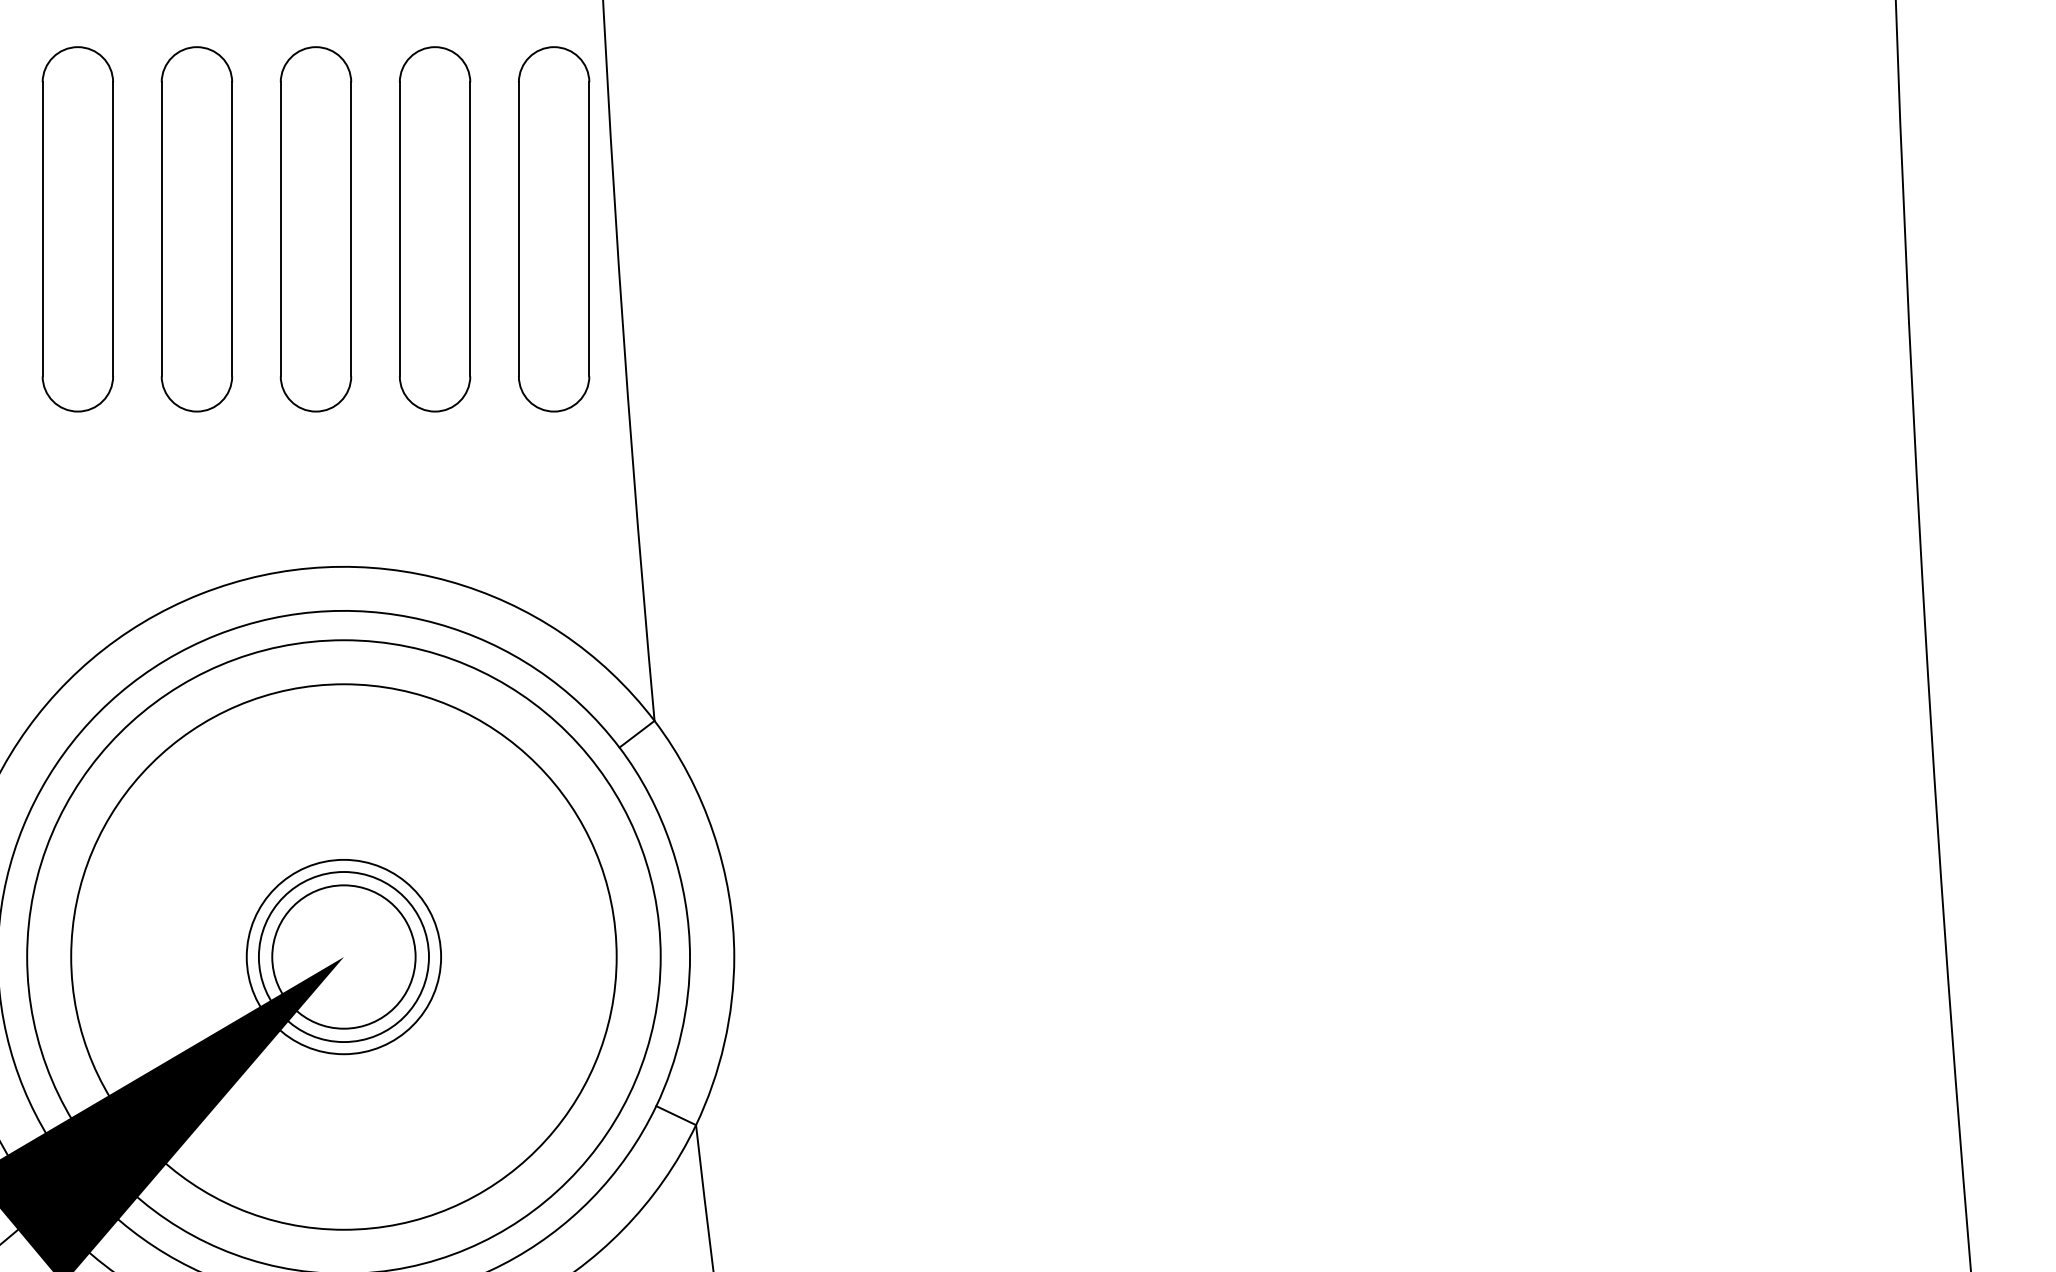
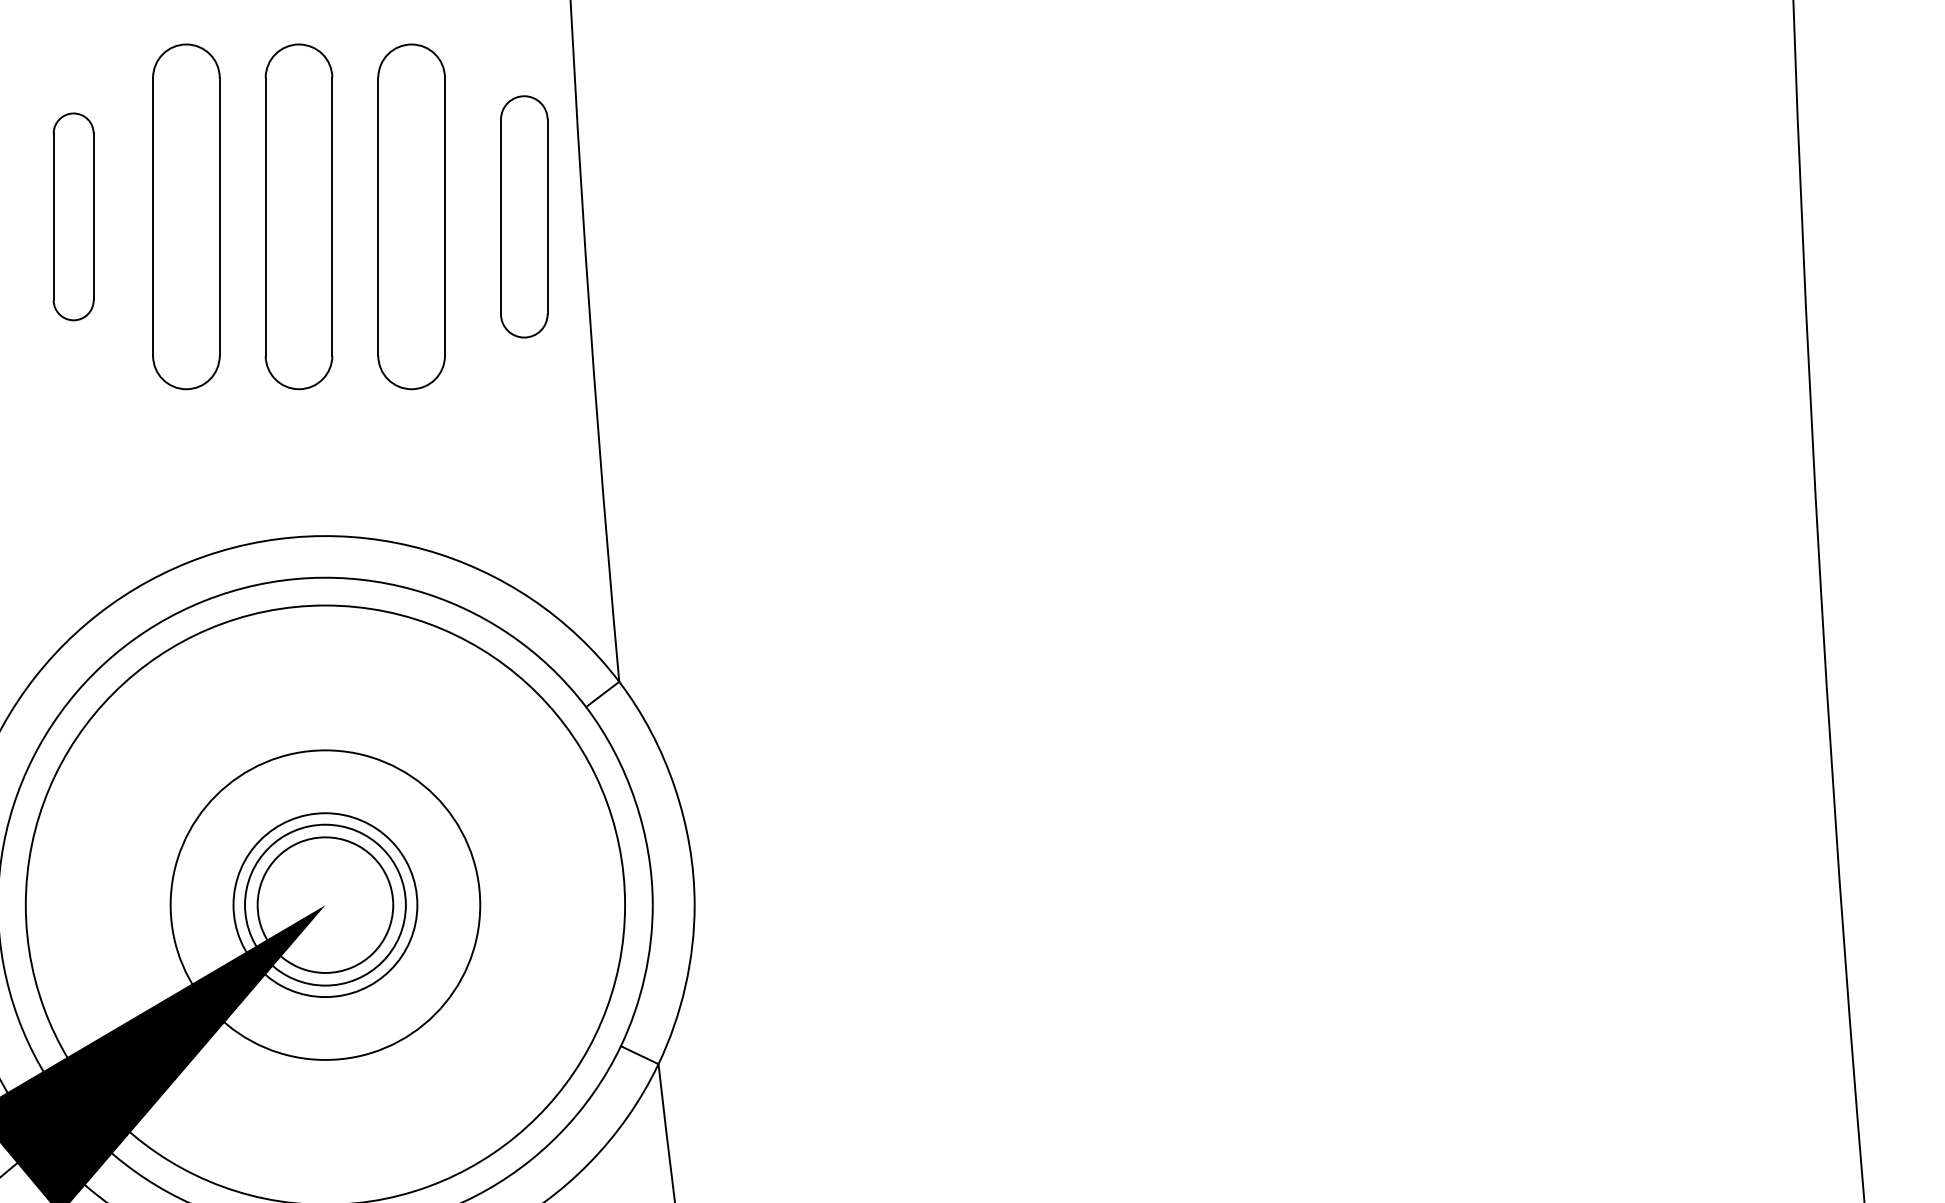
part: (77, 228) -> (73, 216), size x0.6
part: (554, 228) -> (524, 216), size x0.7
circle: (343, 957) -> (325, 905), size x0.6

